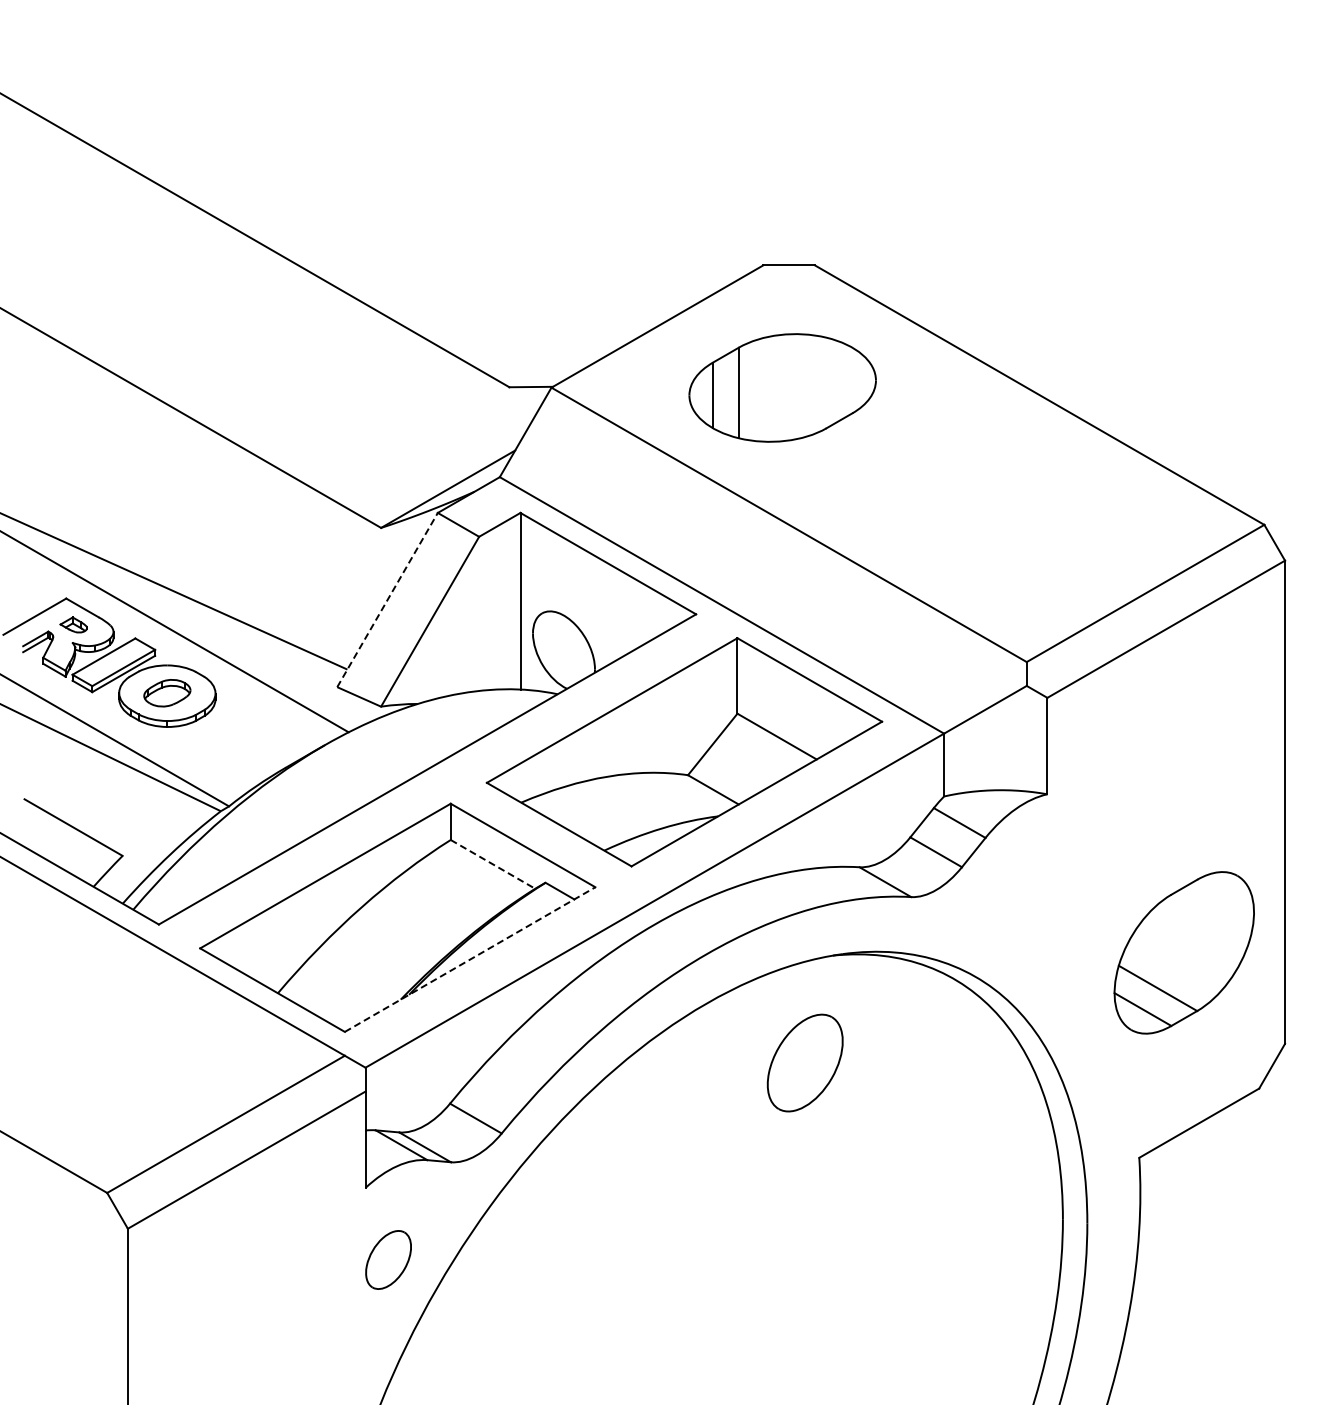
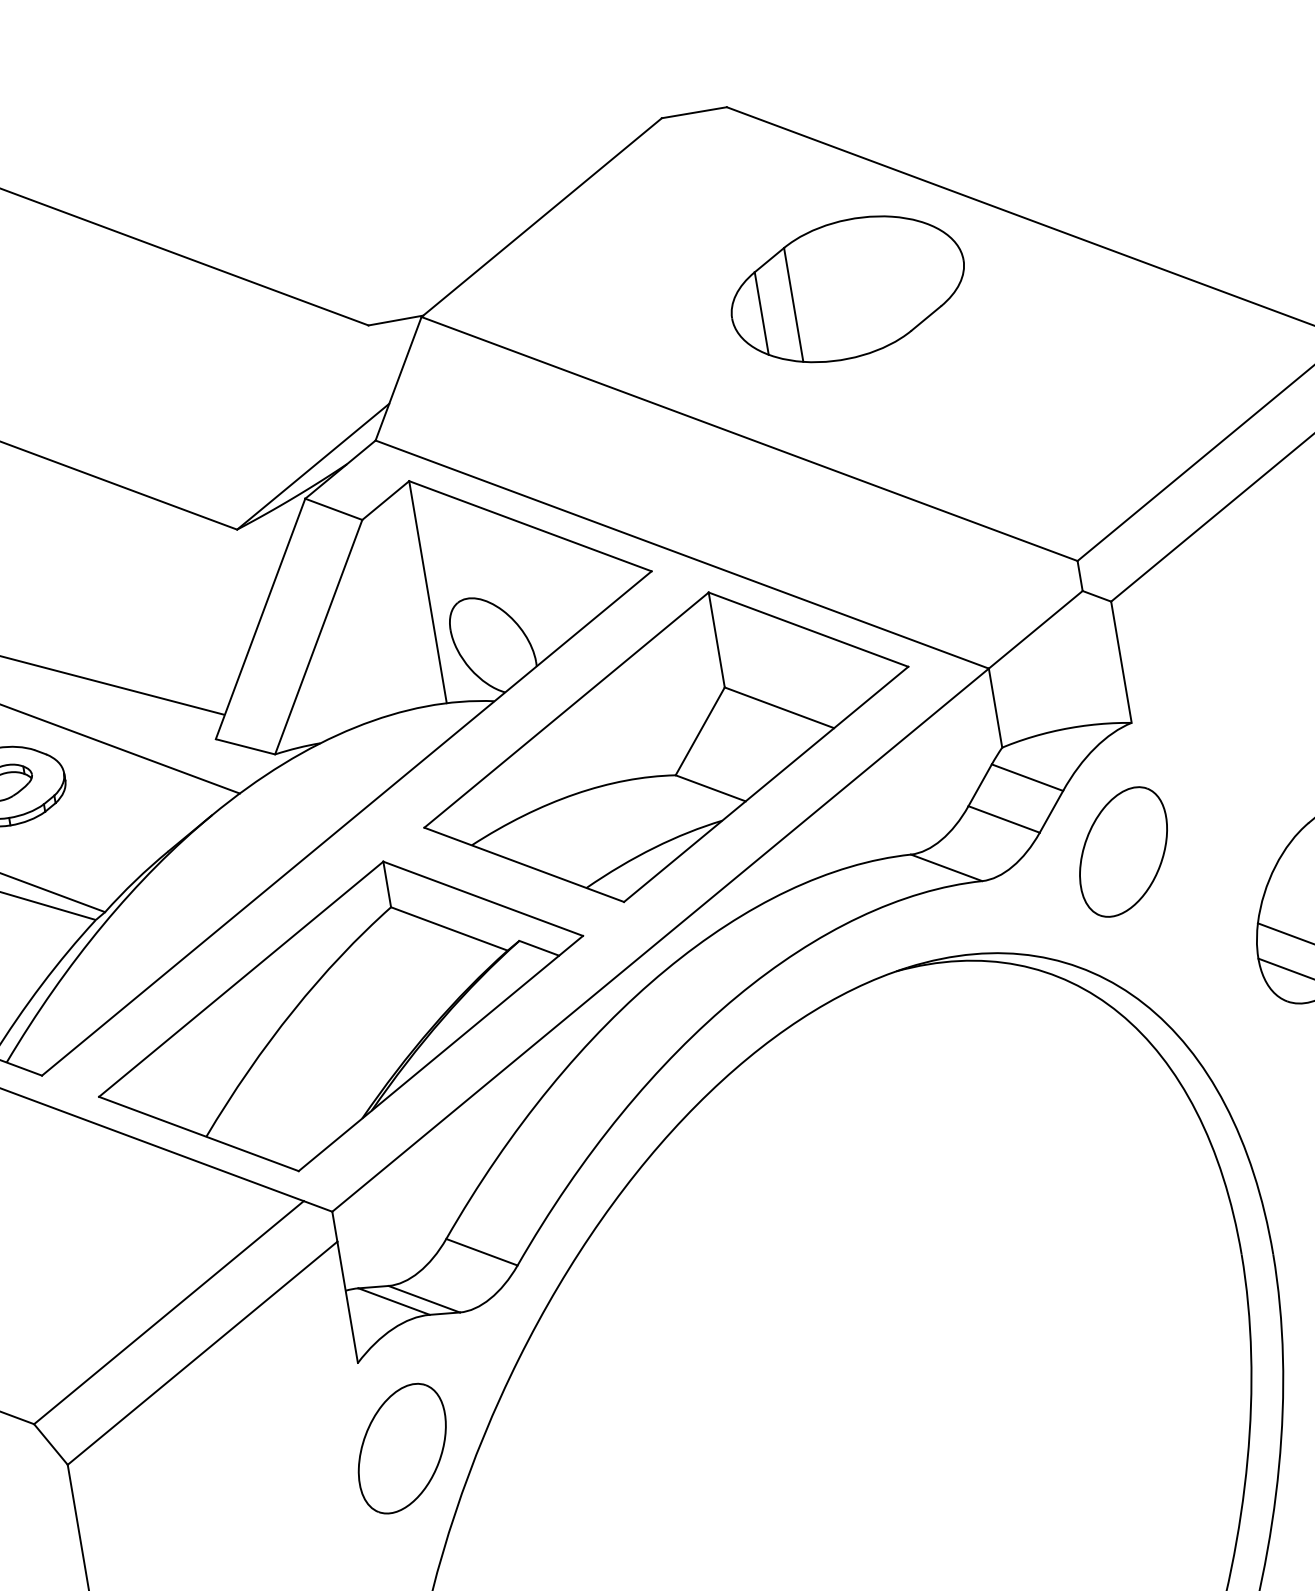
part: (782, 387) -> (847, 288), moved
line: (387, 600) -> (260, 619), dashed -> solid
line: (492, 864) -> (448, 929), dashed -> solid
line: (470, 959) -> (441, 1053), dashed -> solid
part: (804, 1062) -> (1122, 851), moved
part: (388, 1259) -> (402, 1448), size x1.67

